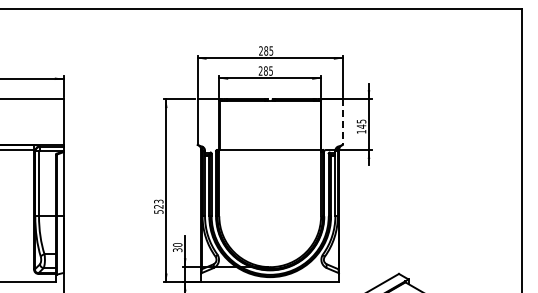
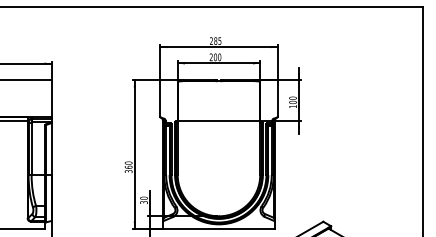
text: (268, 70) -> (217, 56), 285 -> 200
line: (342, 122) -> (277, 99), dashed -> solid
text: (361, 123) -> (292, 99), 145 -> 100
text: (158, 206) -> (128, 167), 523 -> 360

